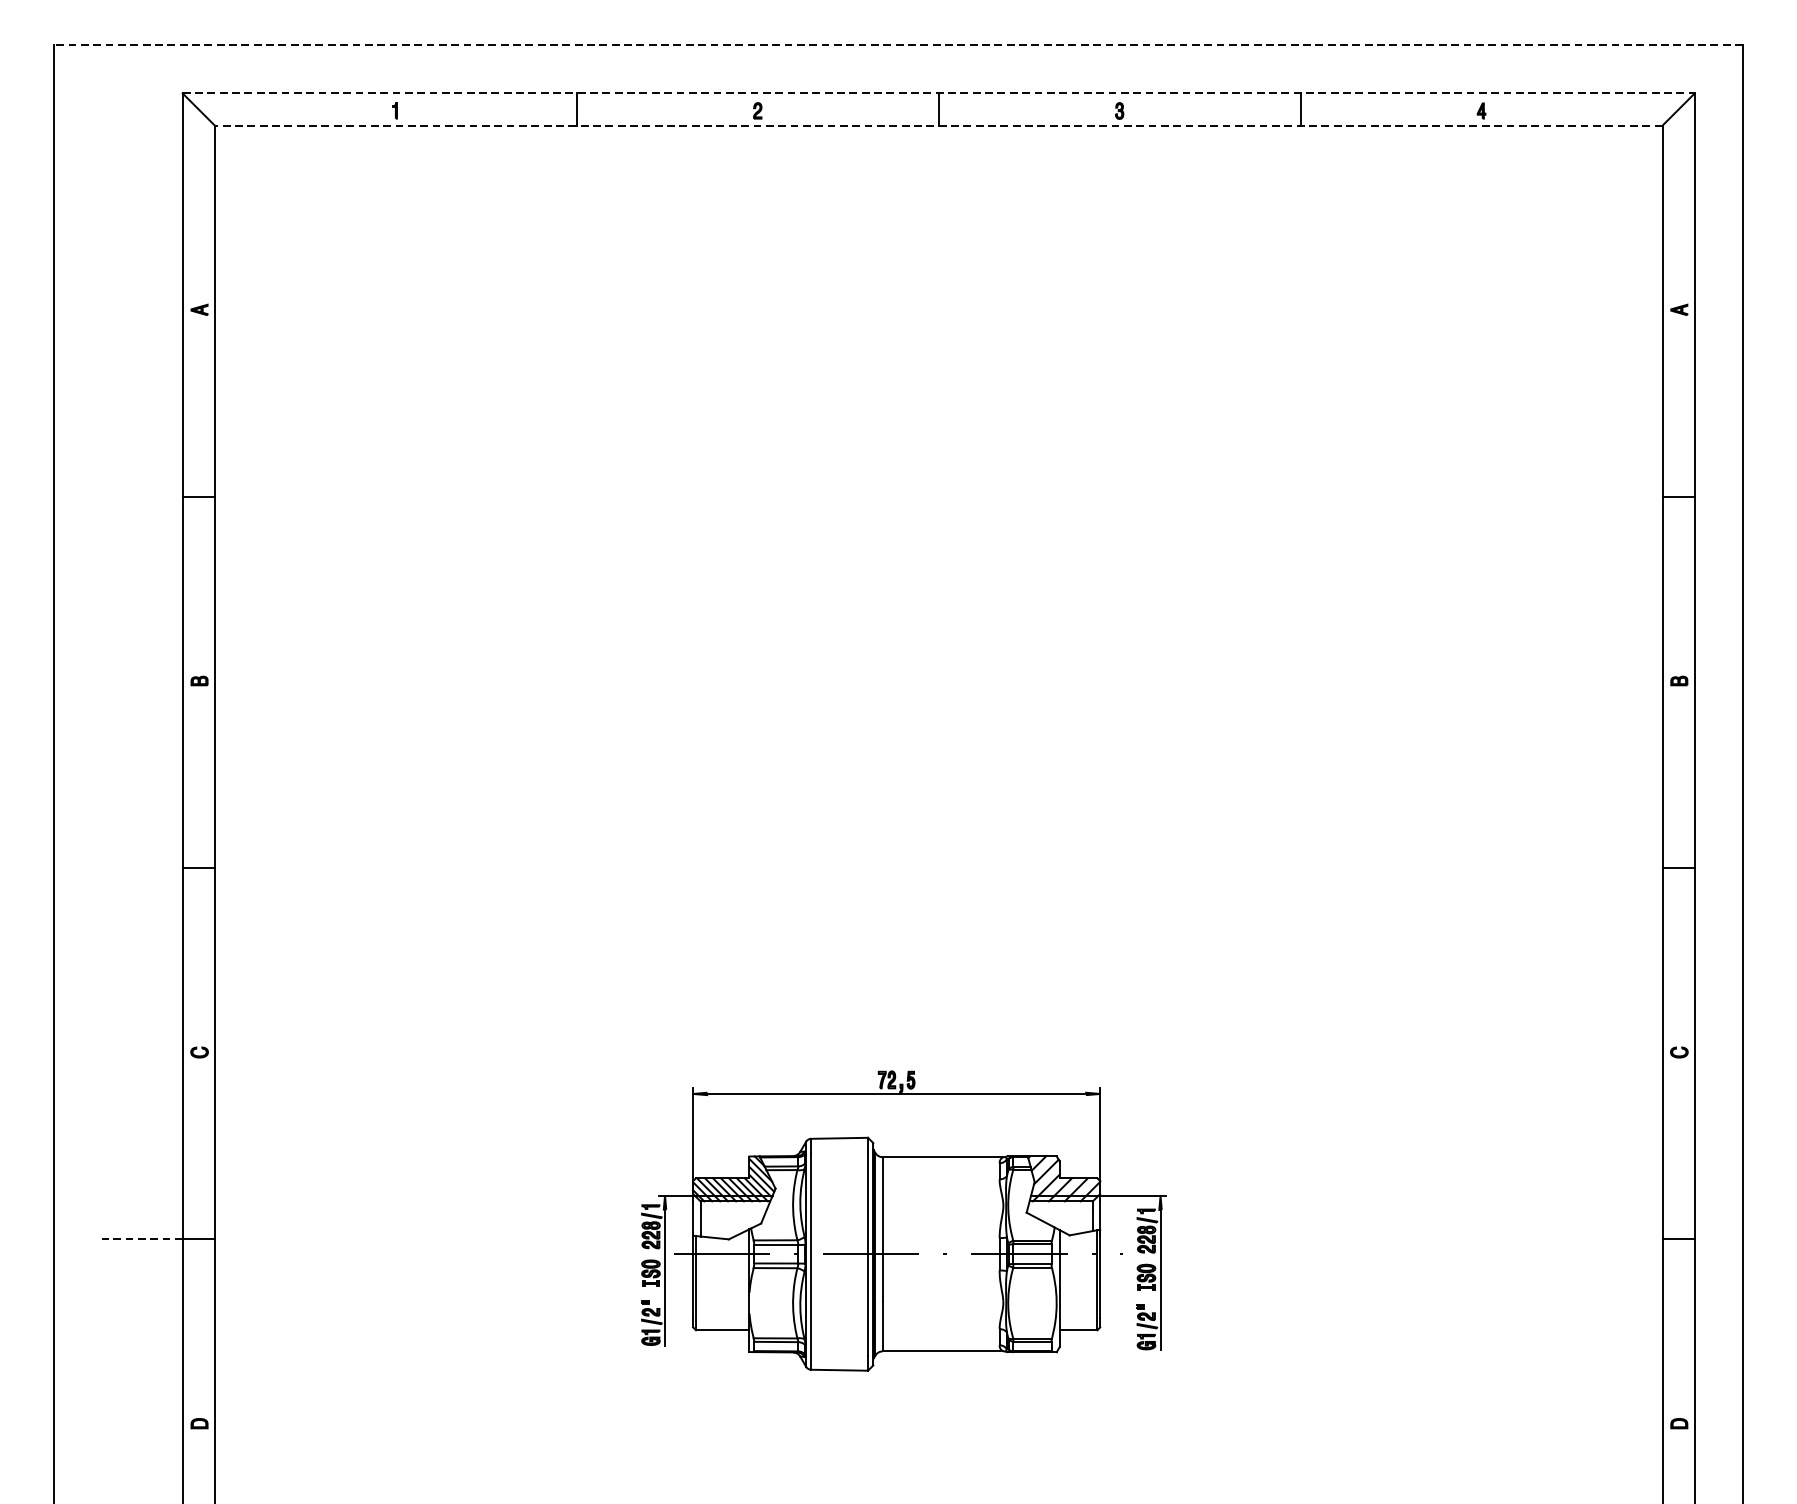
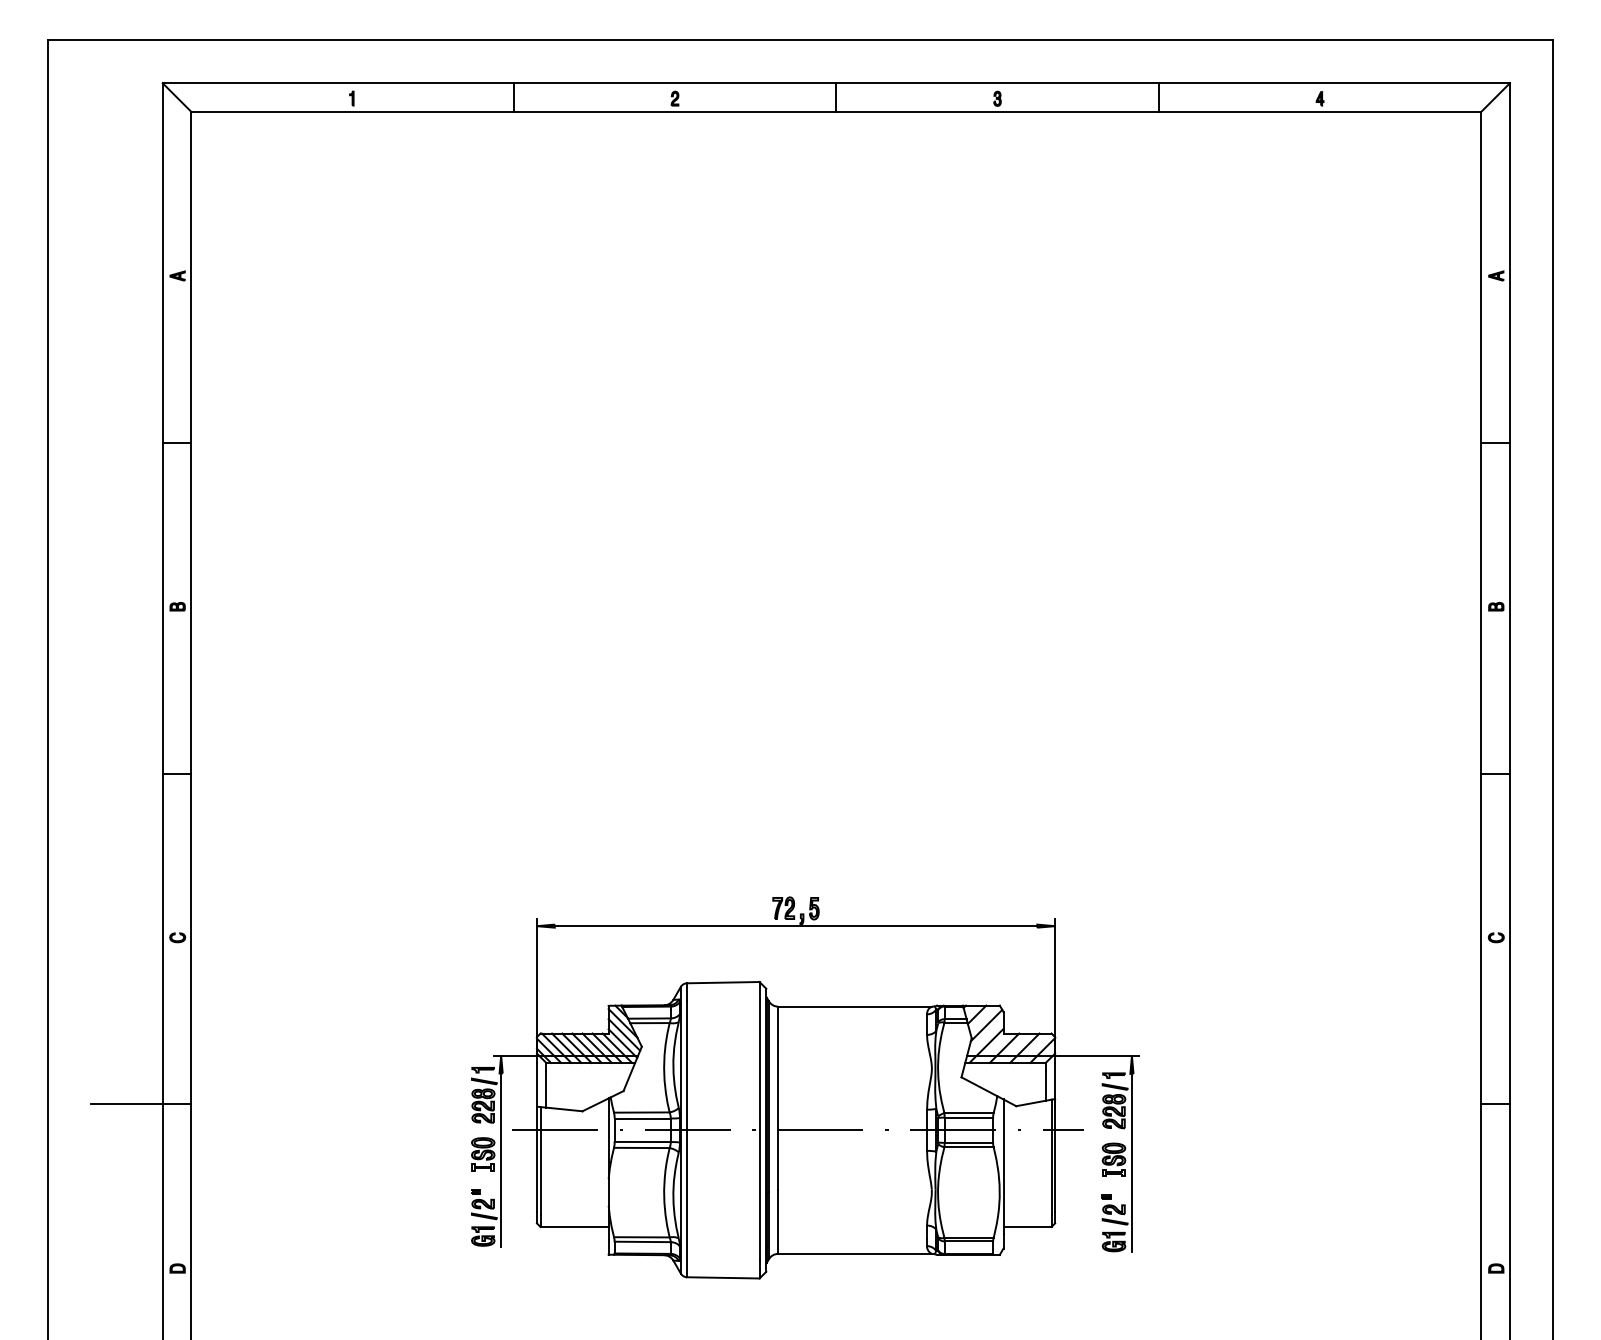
line: (898, 45) -> (800, 40), dashed -> solid
line: (938, 93) -> (836, 83), dashed -> solid
line: (938, 125) -> (836, 111), dashed -> solid
part: (904, 1220) -> (805, 1087), size x1.43
line: (142, 1239) -> (126, 1104), dashed -> solid

